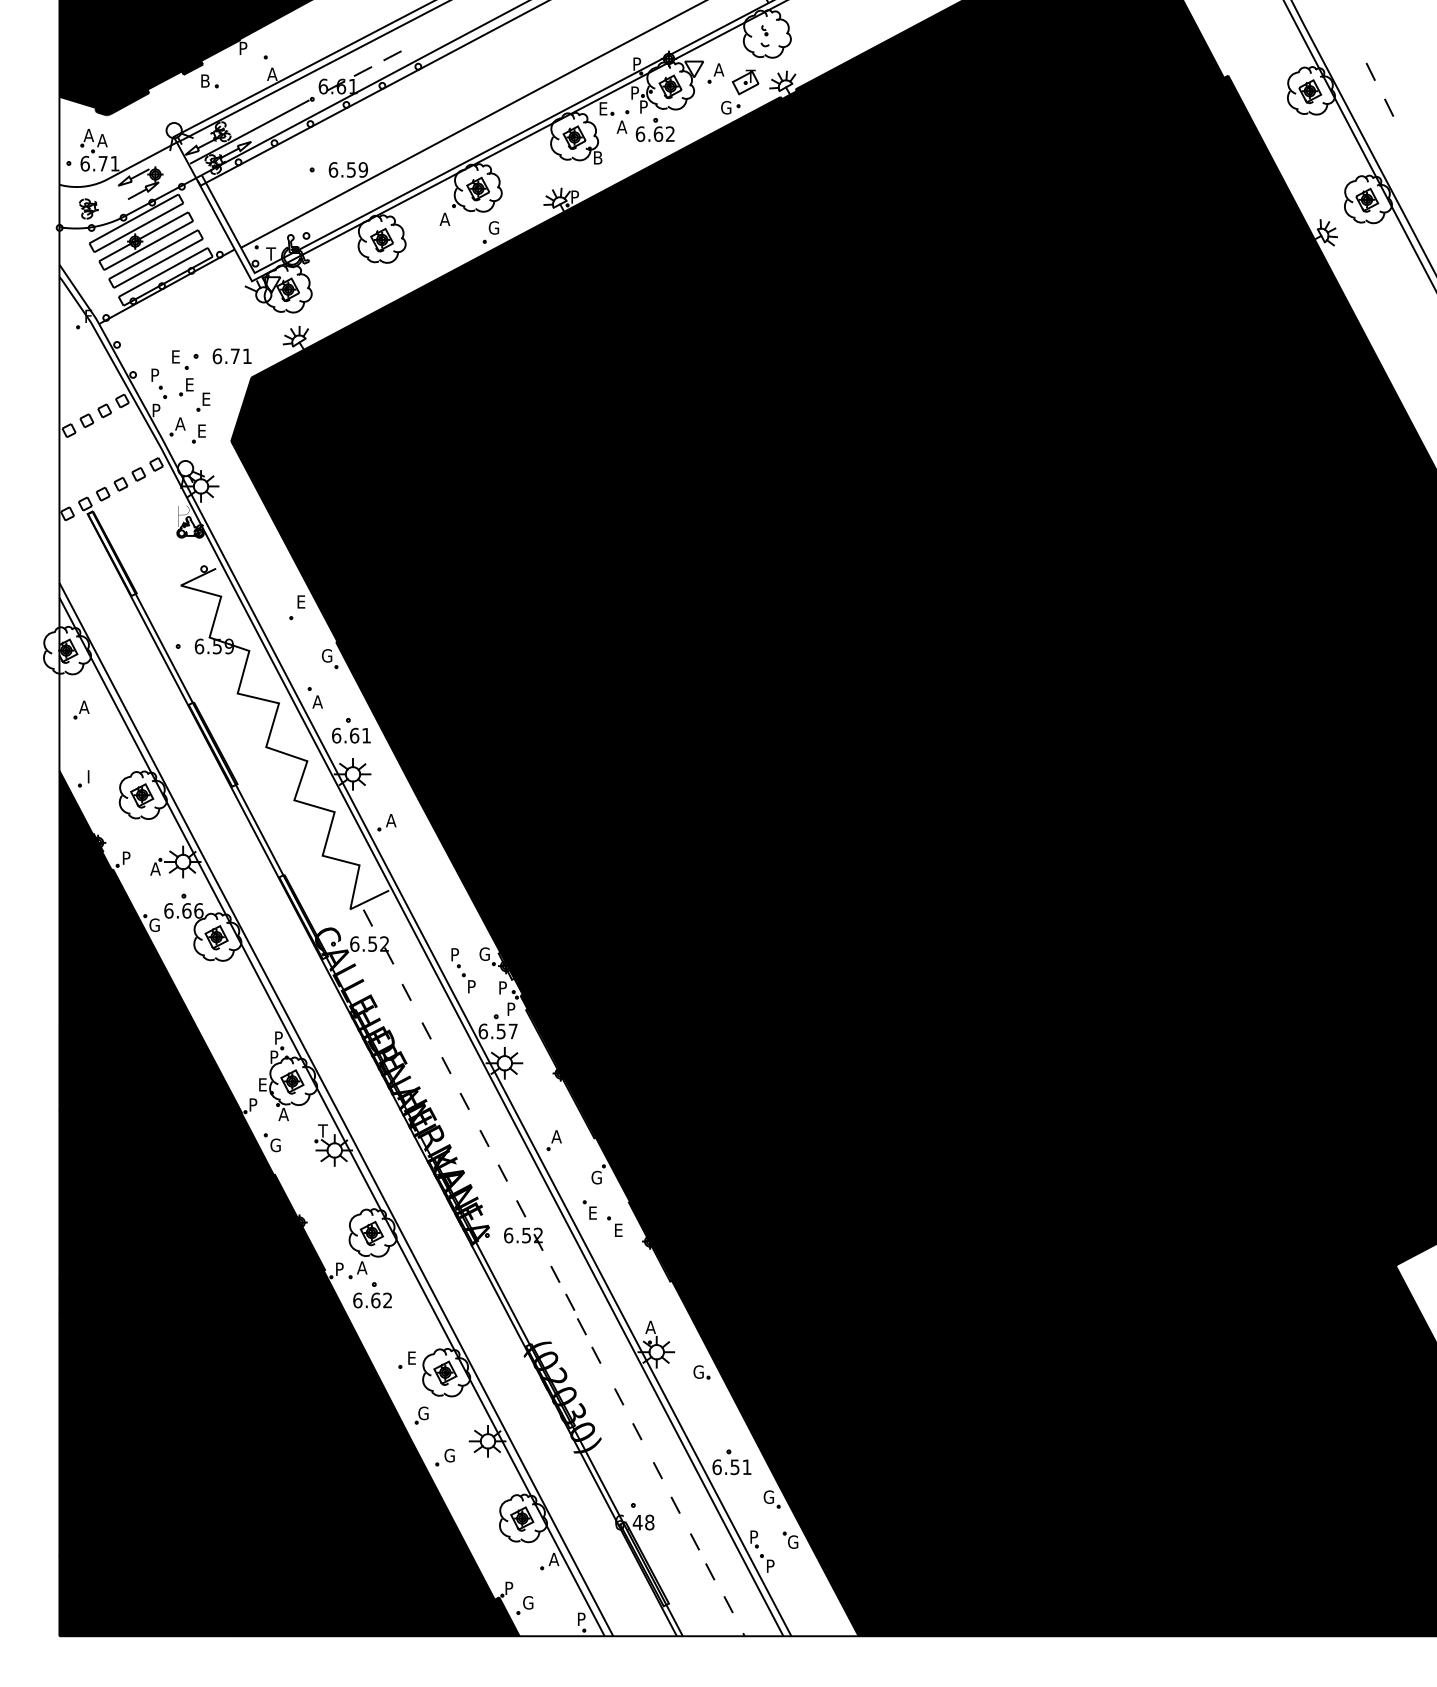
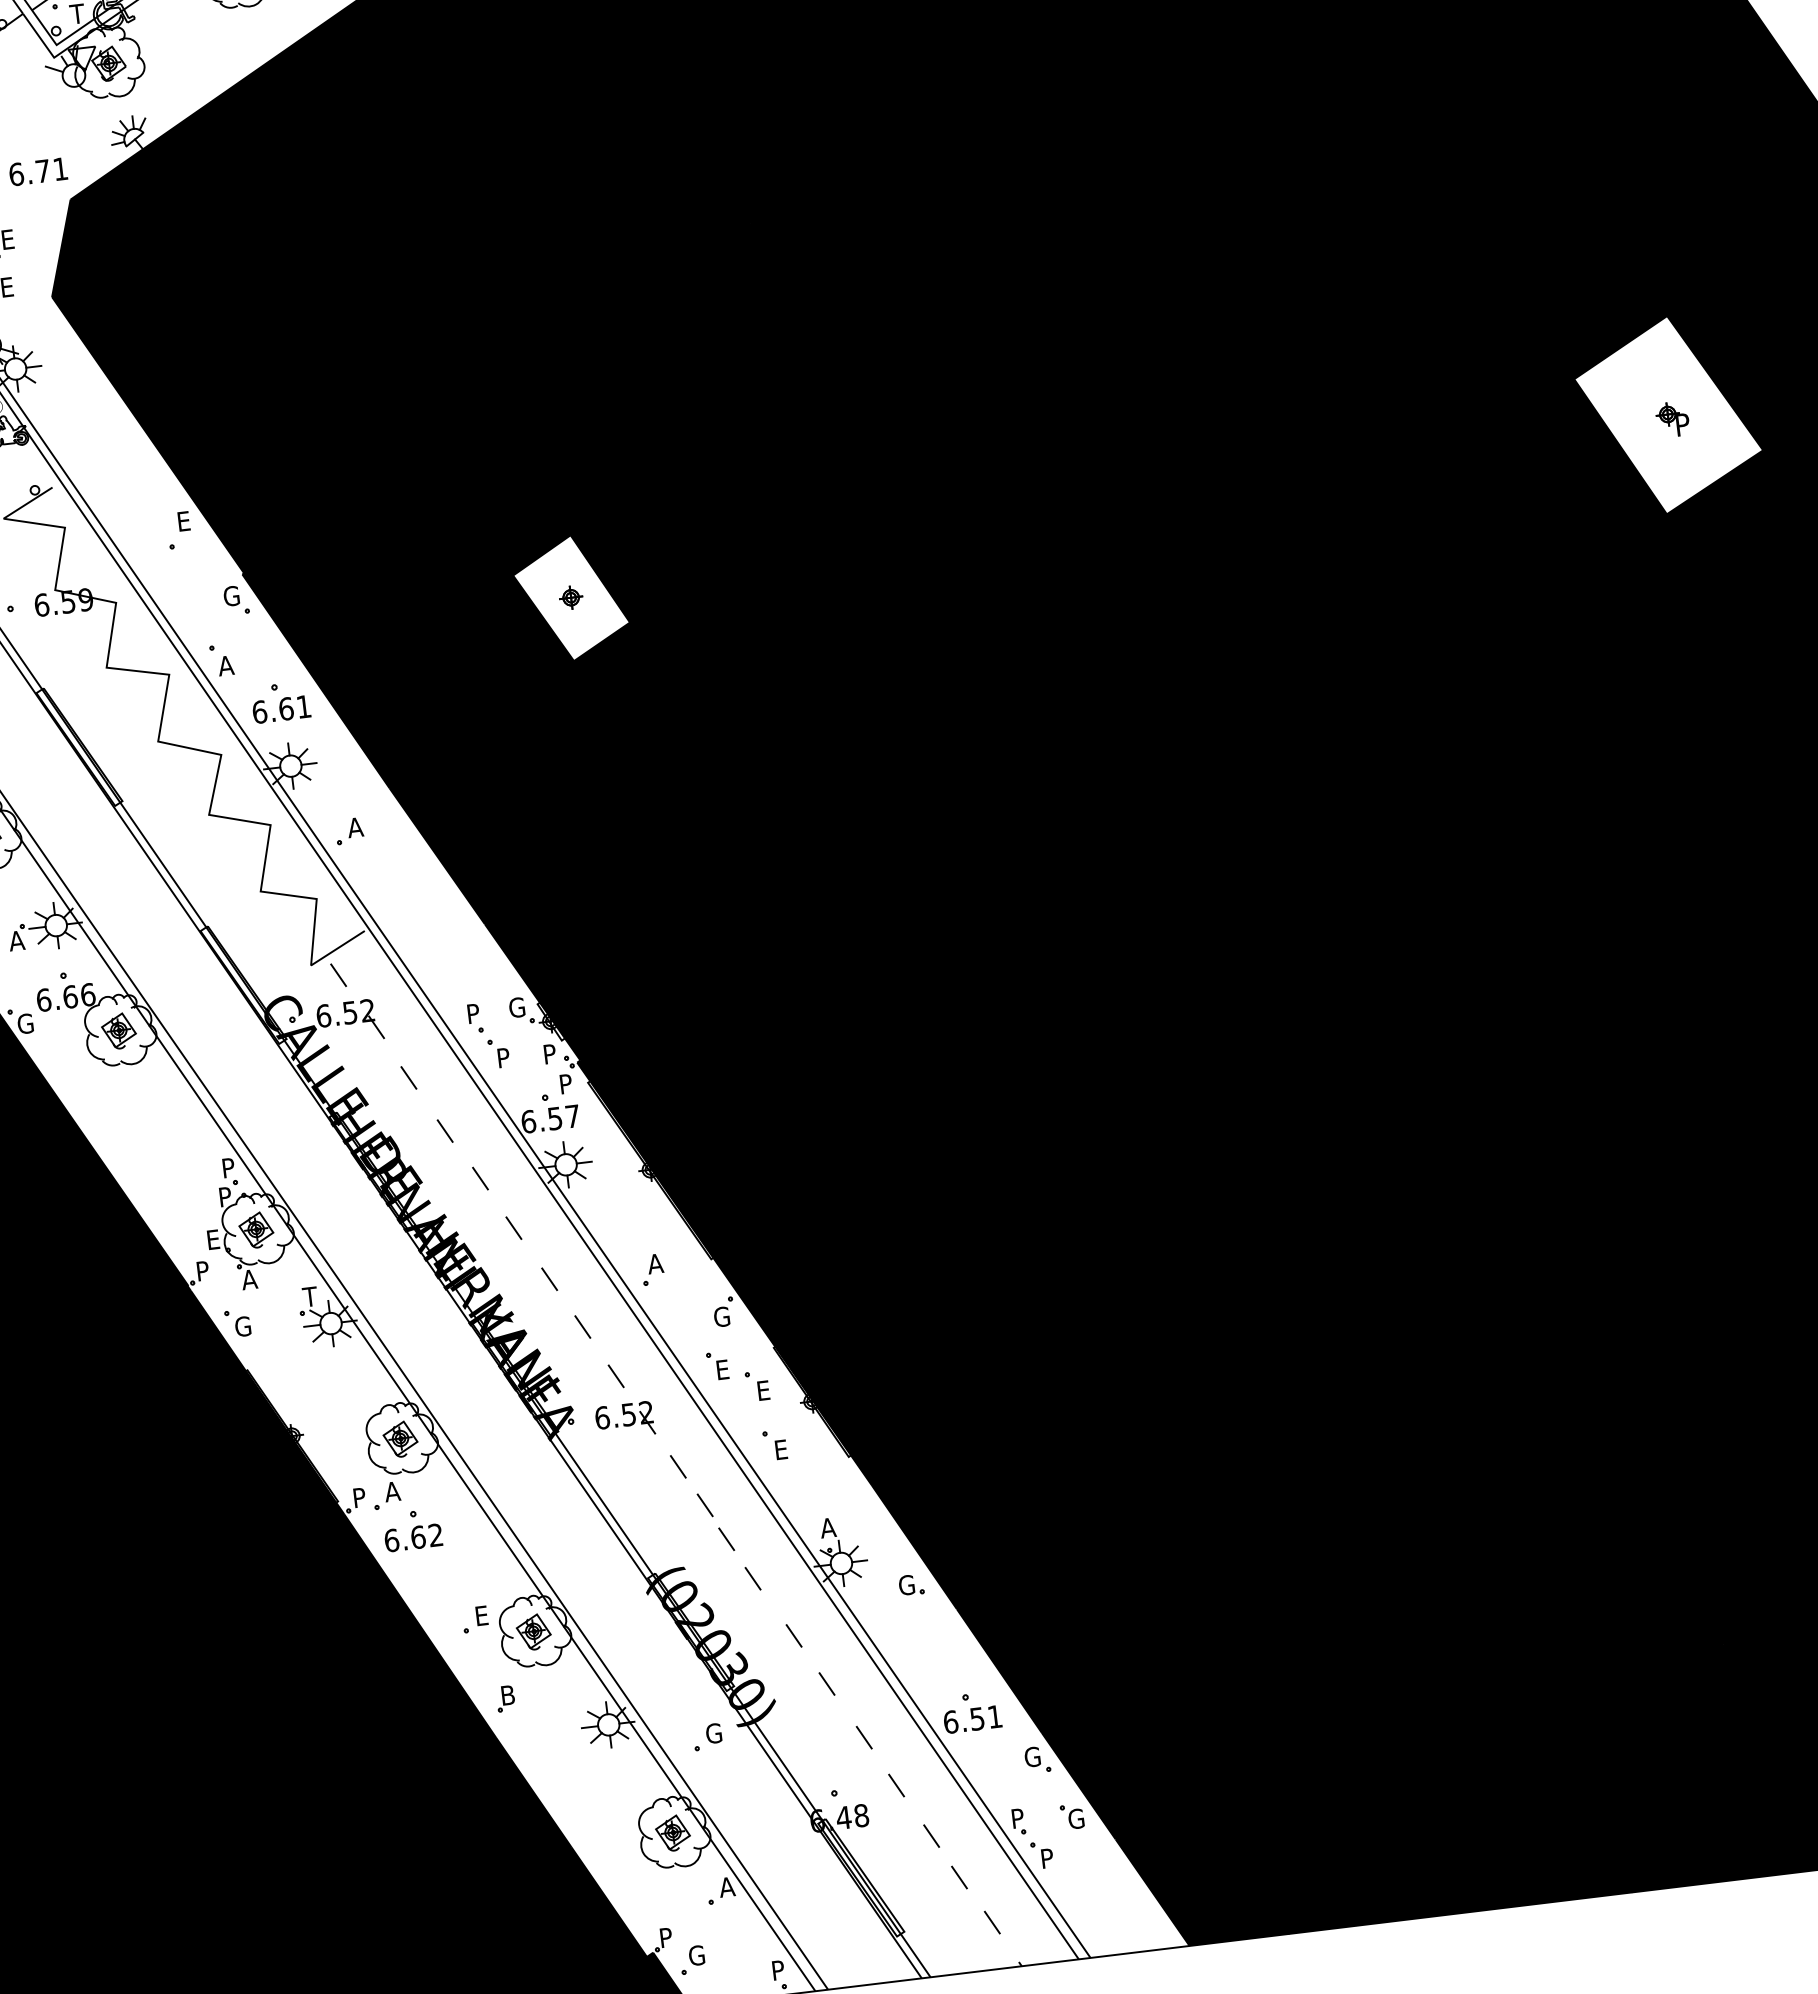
fill: (1302, 650) -> (1667, 414), removed
fill: (554, 684) -> (571, 597), removed
part: (621, 1267) -> (774, 1444), added
text: (423, 1413) -> (508, 1695), G -> B
part: (444, 1457) -> (706, 1737), moved

